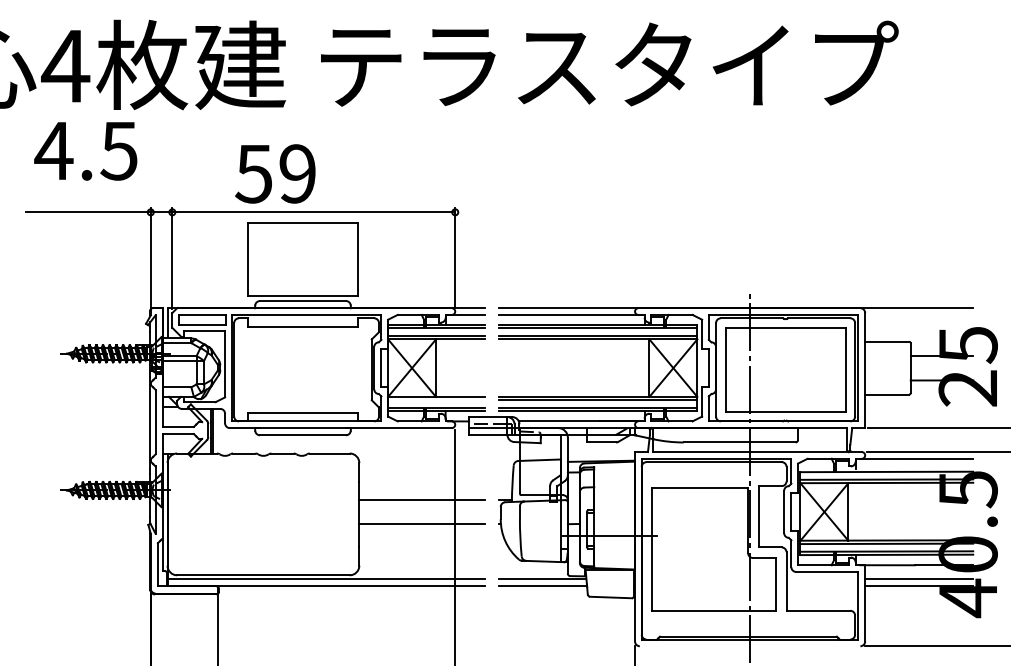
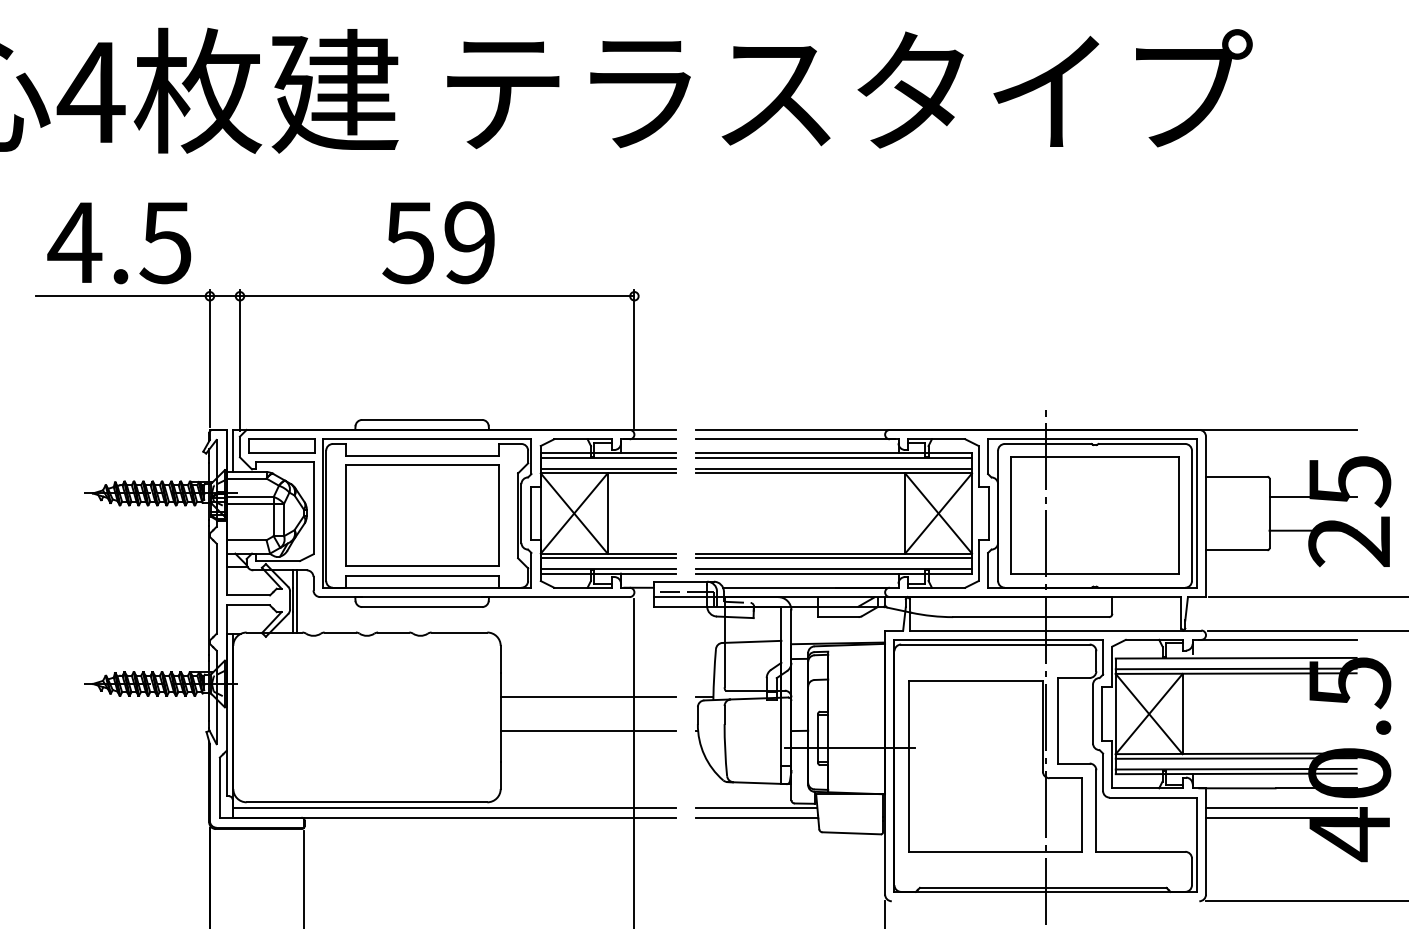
text: (85, 151) -> (119, 243), moved
text: (275, 173) -> (438, 242), moved
part: (303, 259) -> (422, 515), moved
line: (435, 400) -> (607, 558), added

